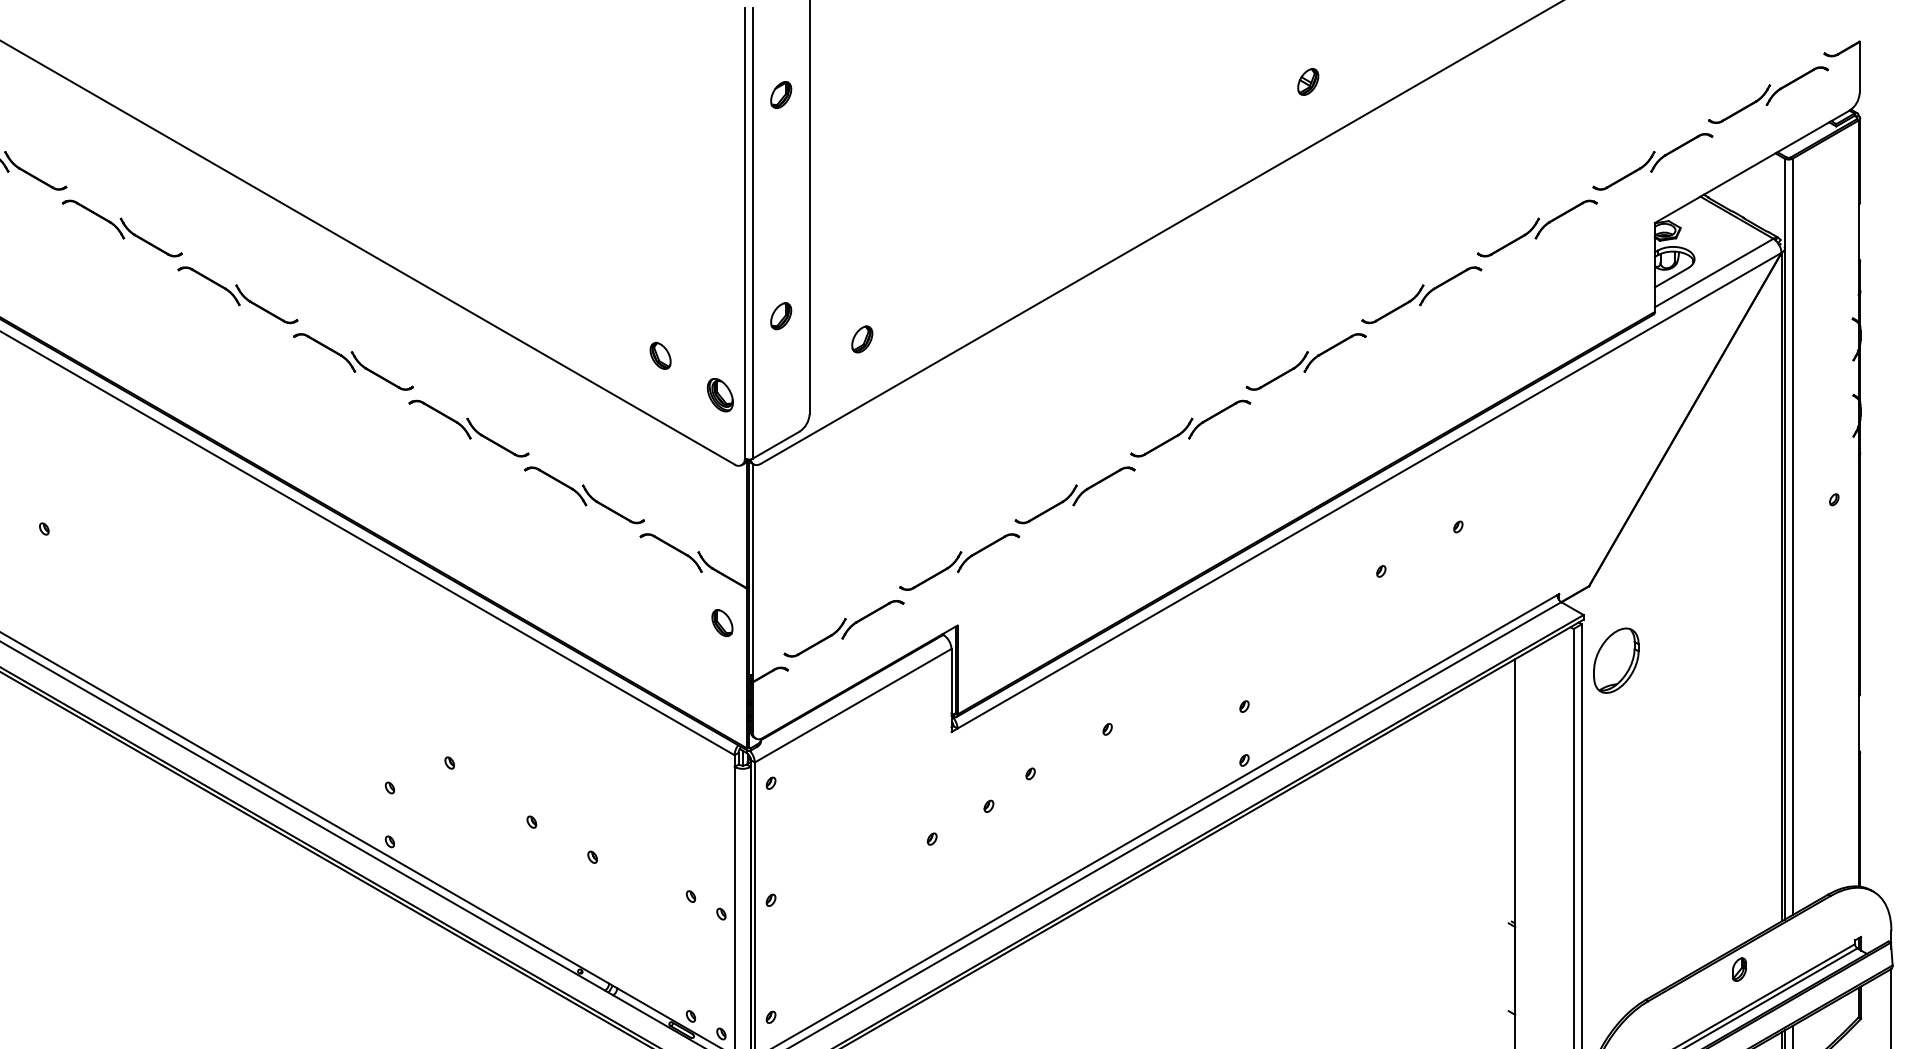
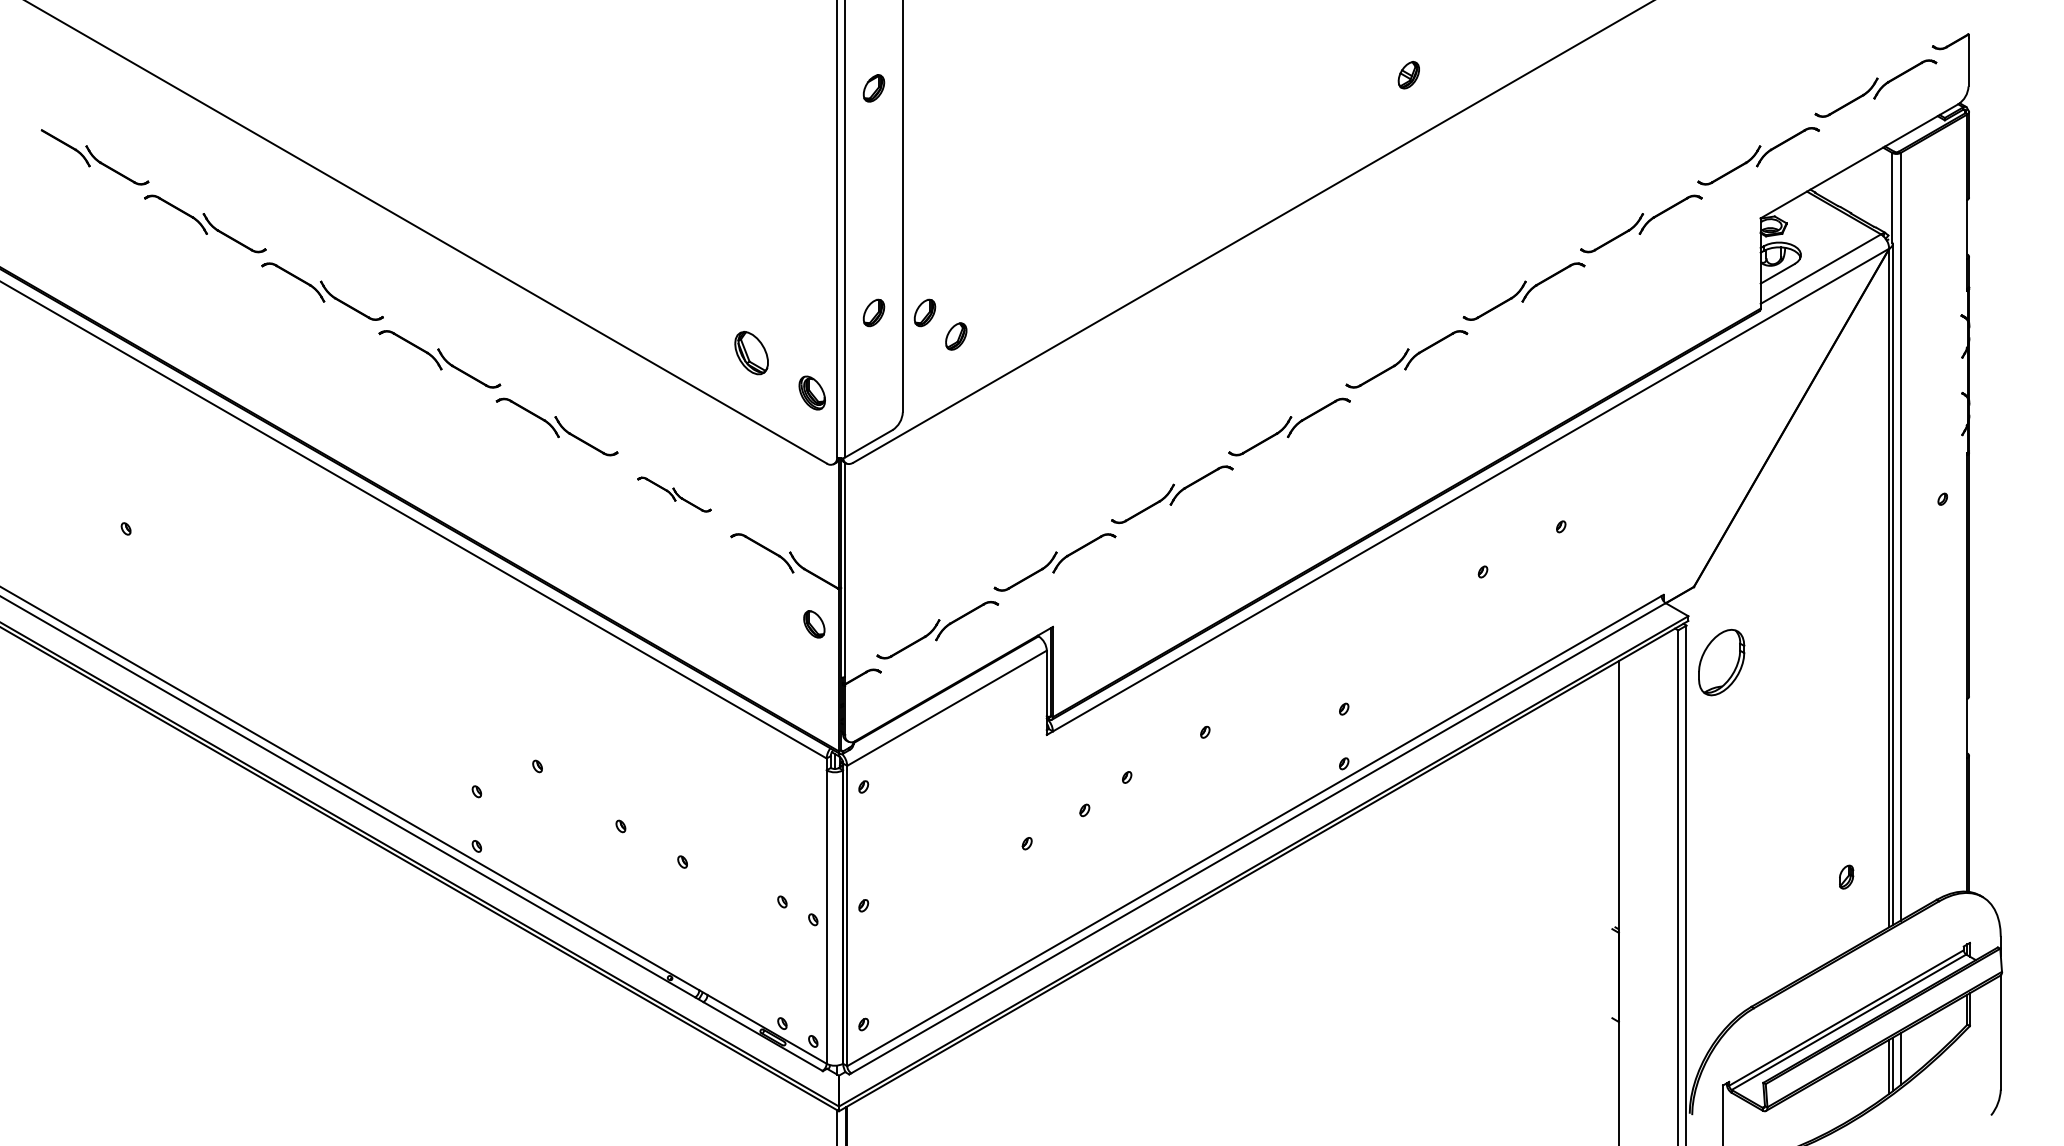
part: (830, 315) -> (924, 312), added
part: (660, 356) -> (751, 353), size x1.6
part: (584, 495) -> (674, 494), size x0.6
part: (1739, 969) -> (1846, 876), moved

